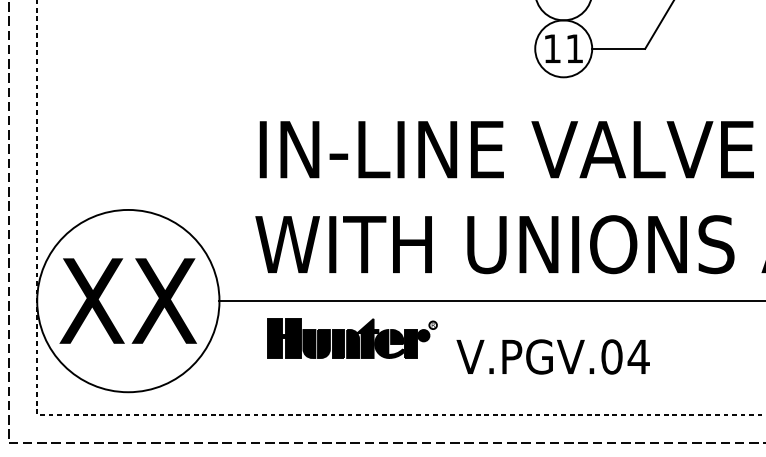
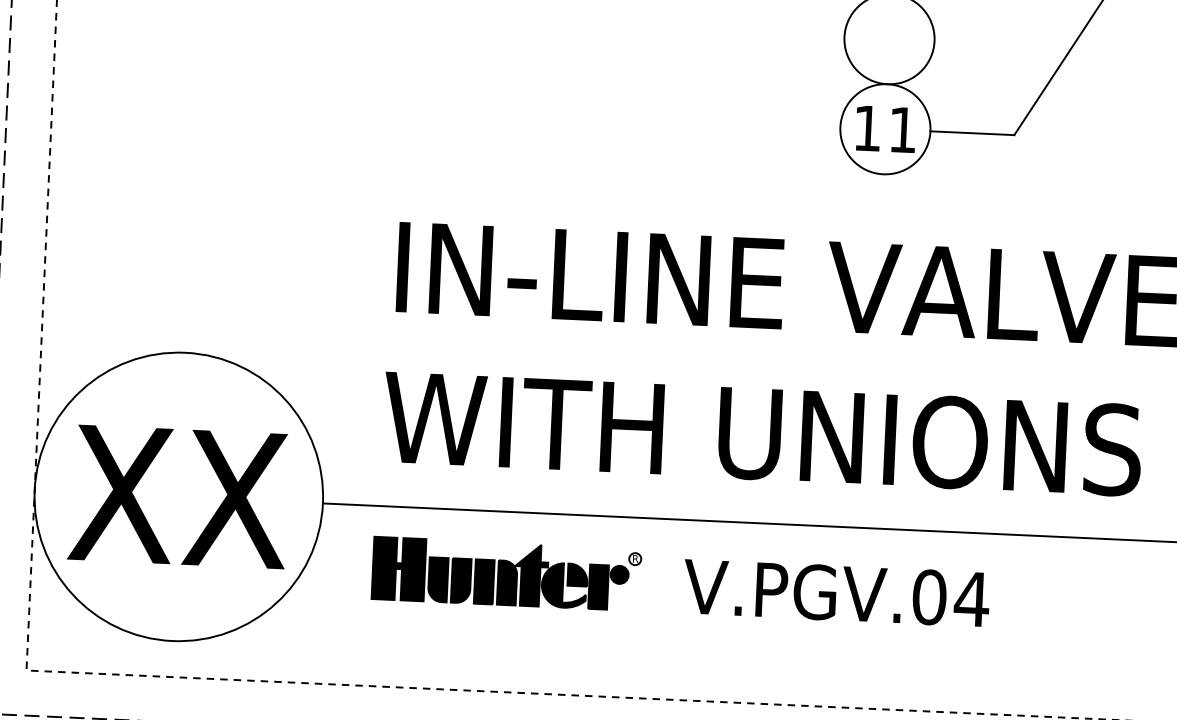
part: (352, 338) -> (506, 574), moved
text: (552, 356) -> (835, 592), moved

